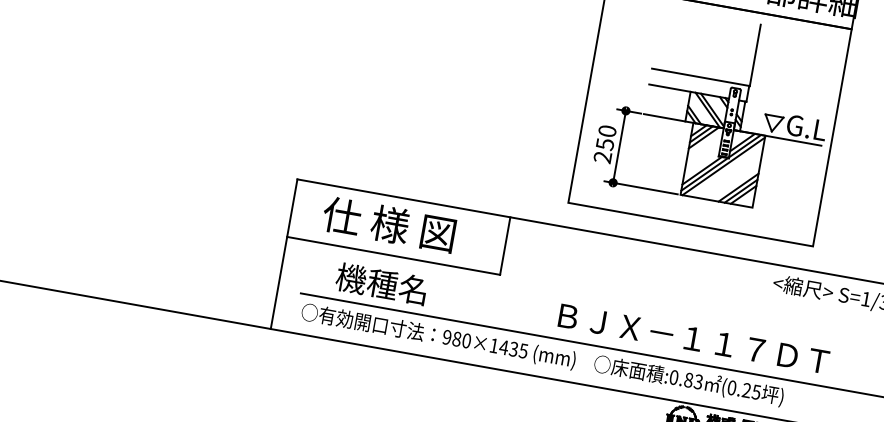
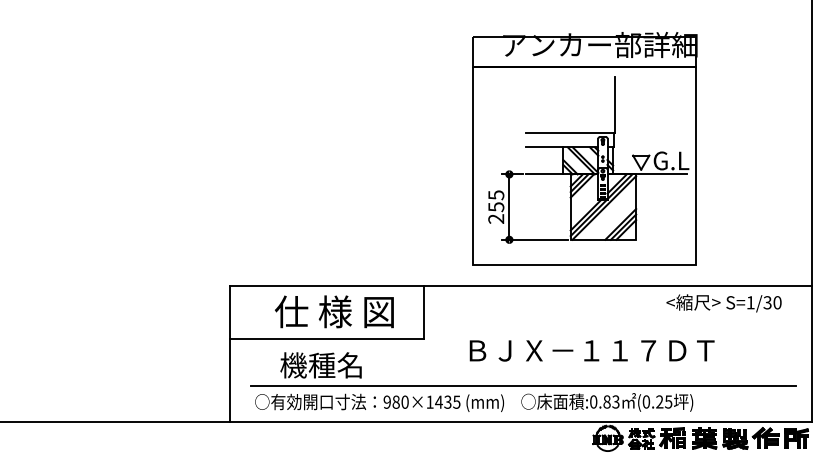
text: (607, 131) -> (496, 195), 250 -> 255
text: (389, 224) -> (334, 311), moved
text: (693, 338) -> (591, 350), moved

